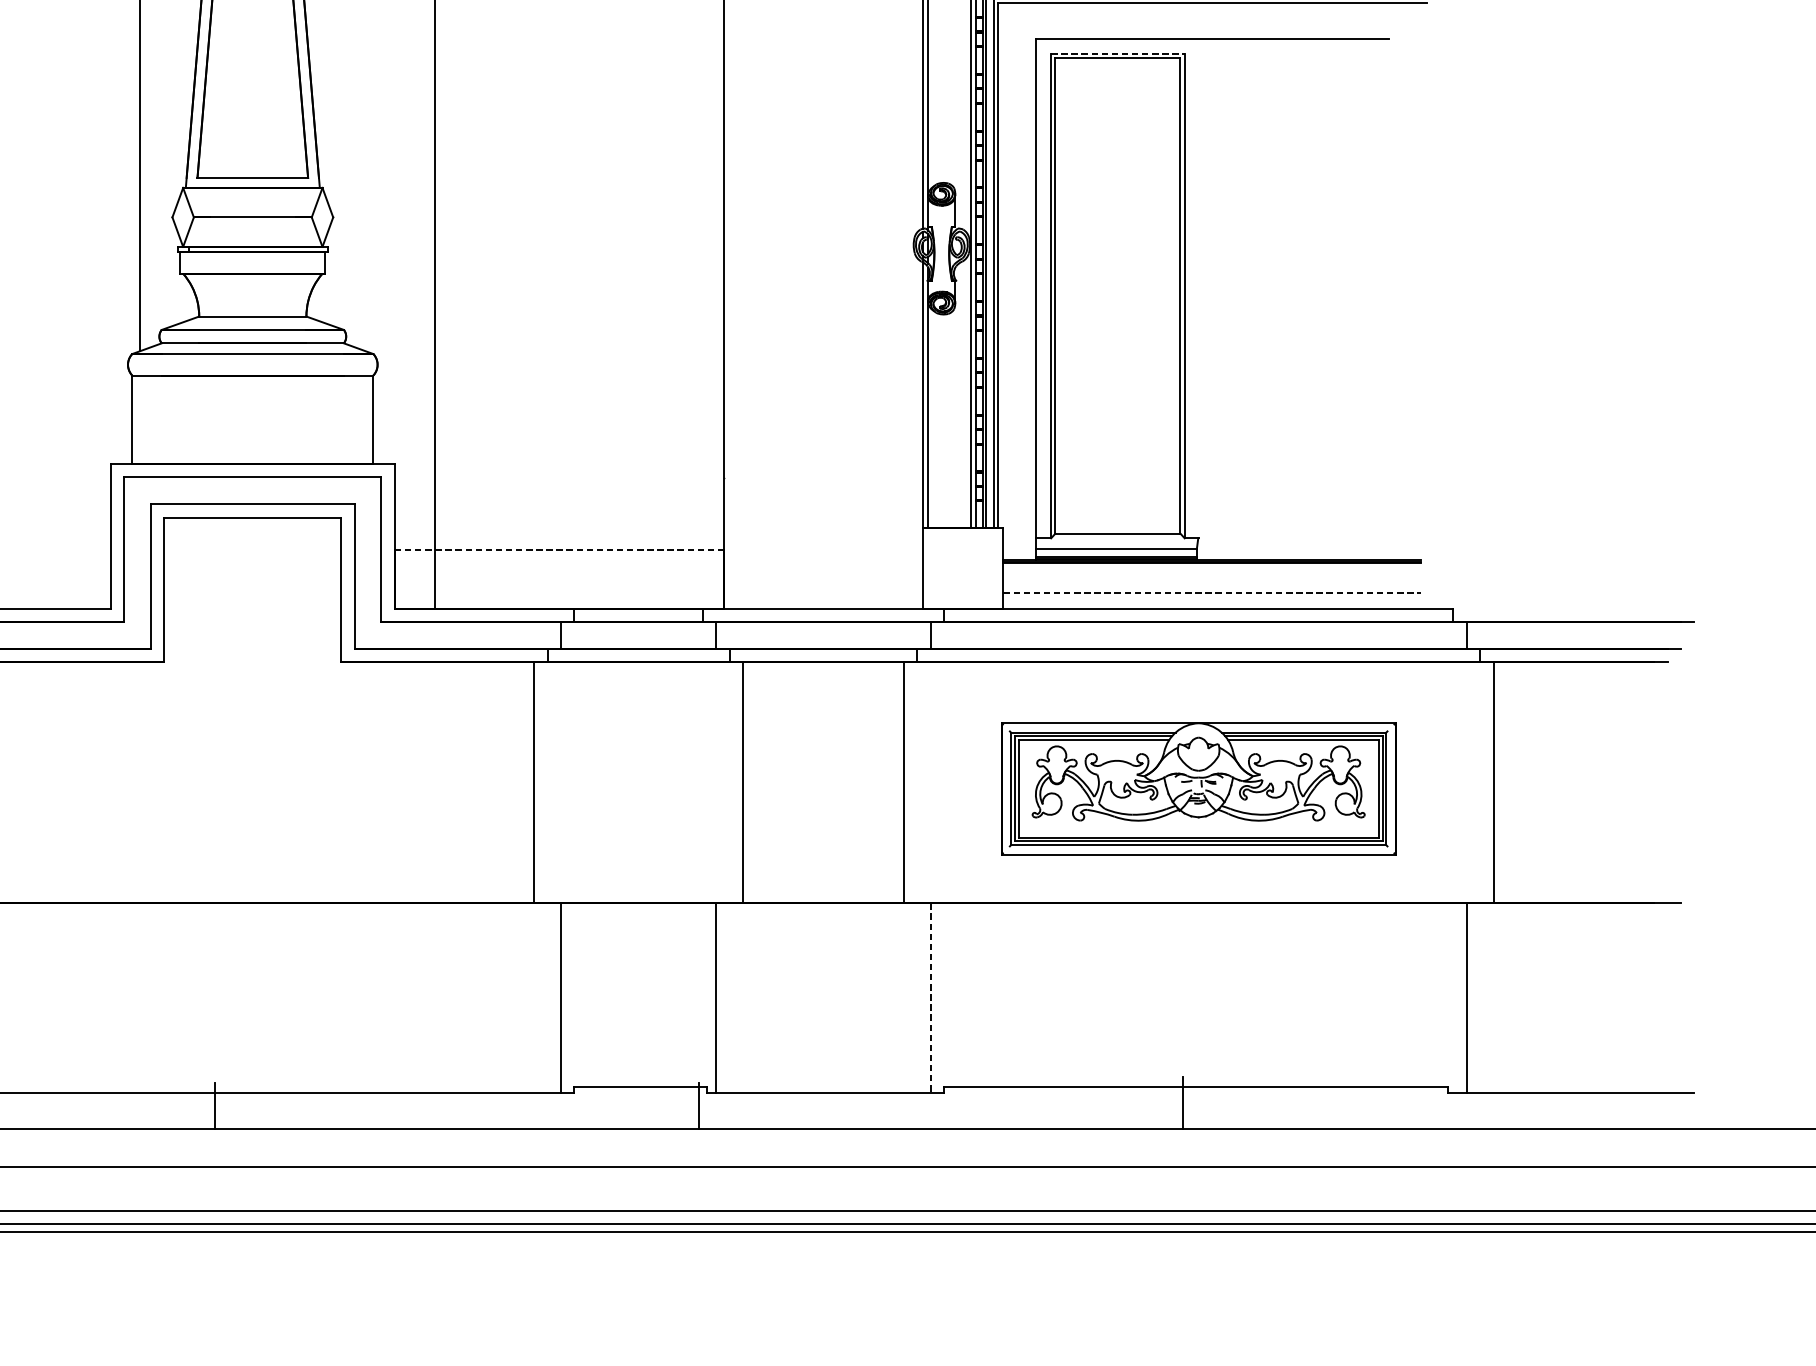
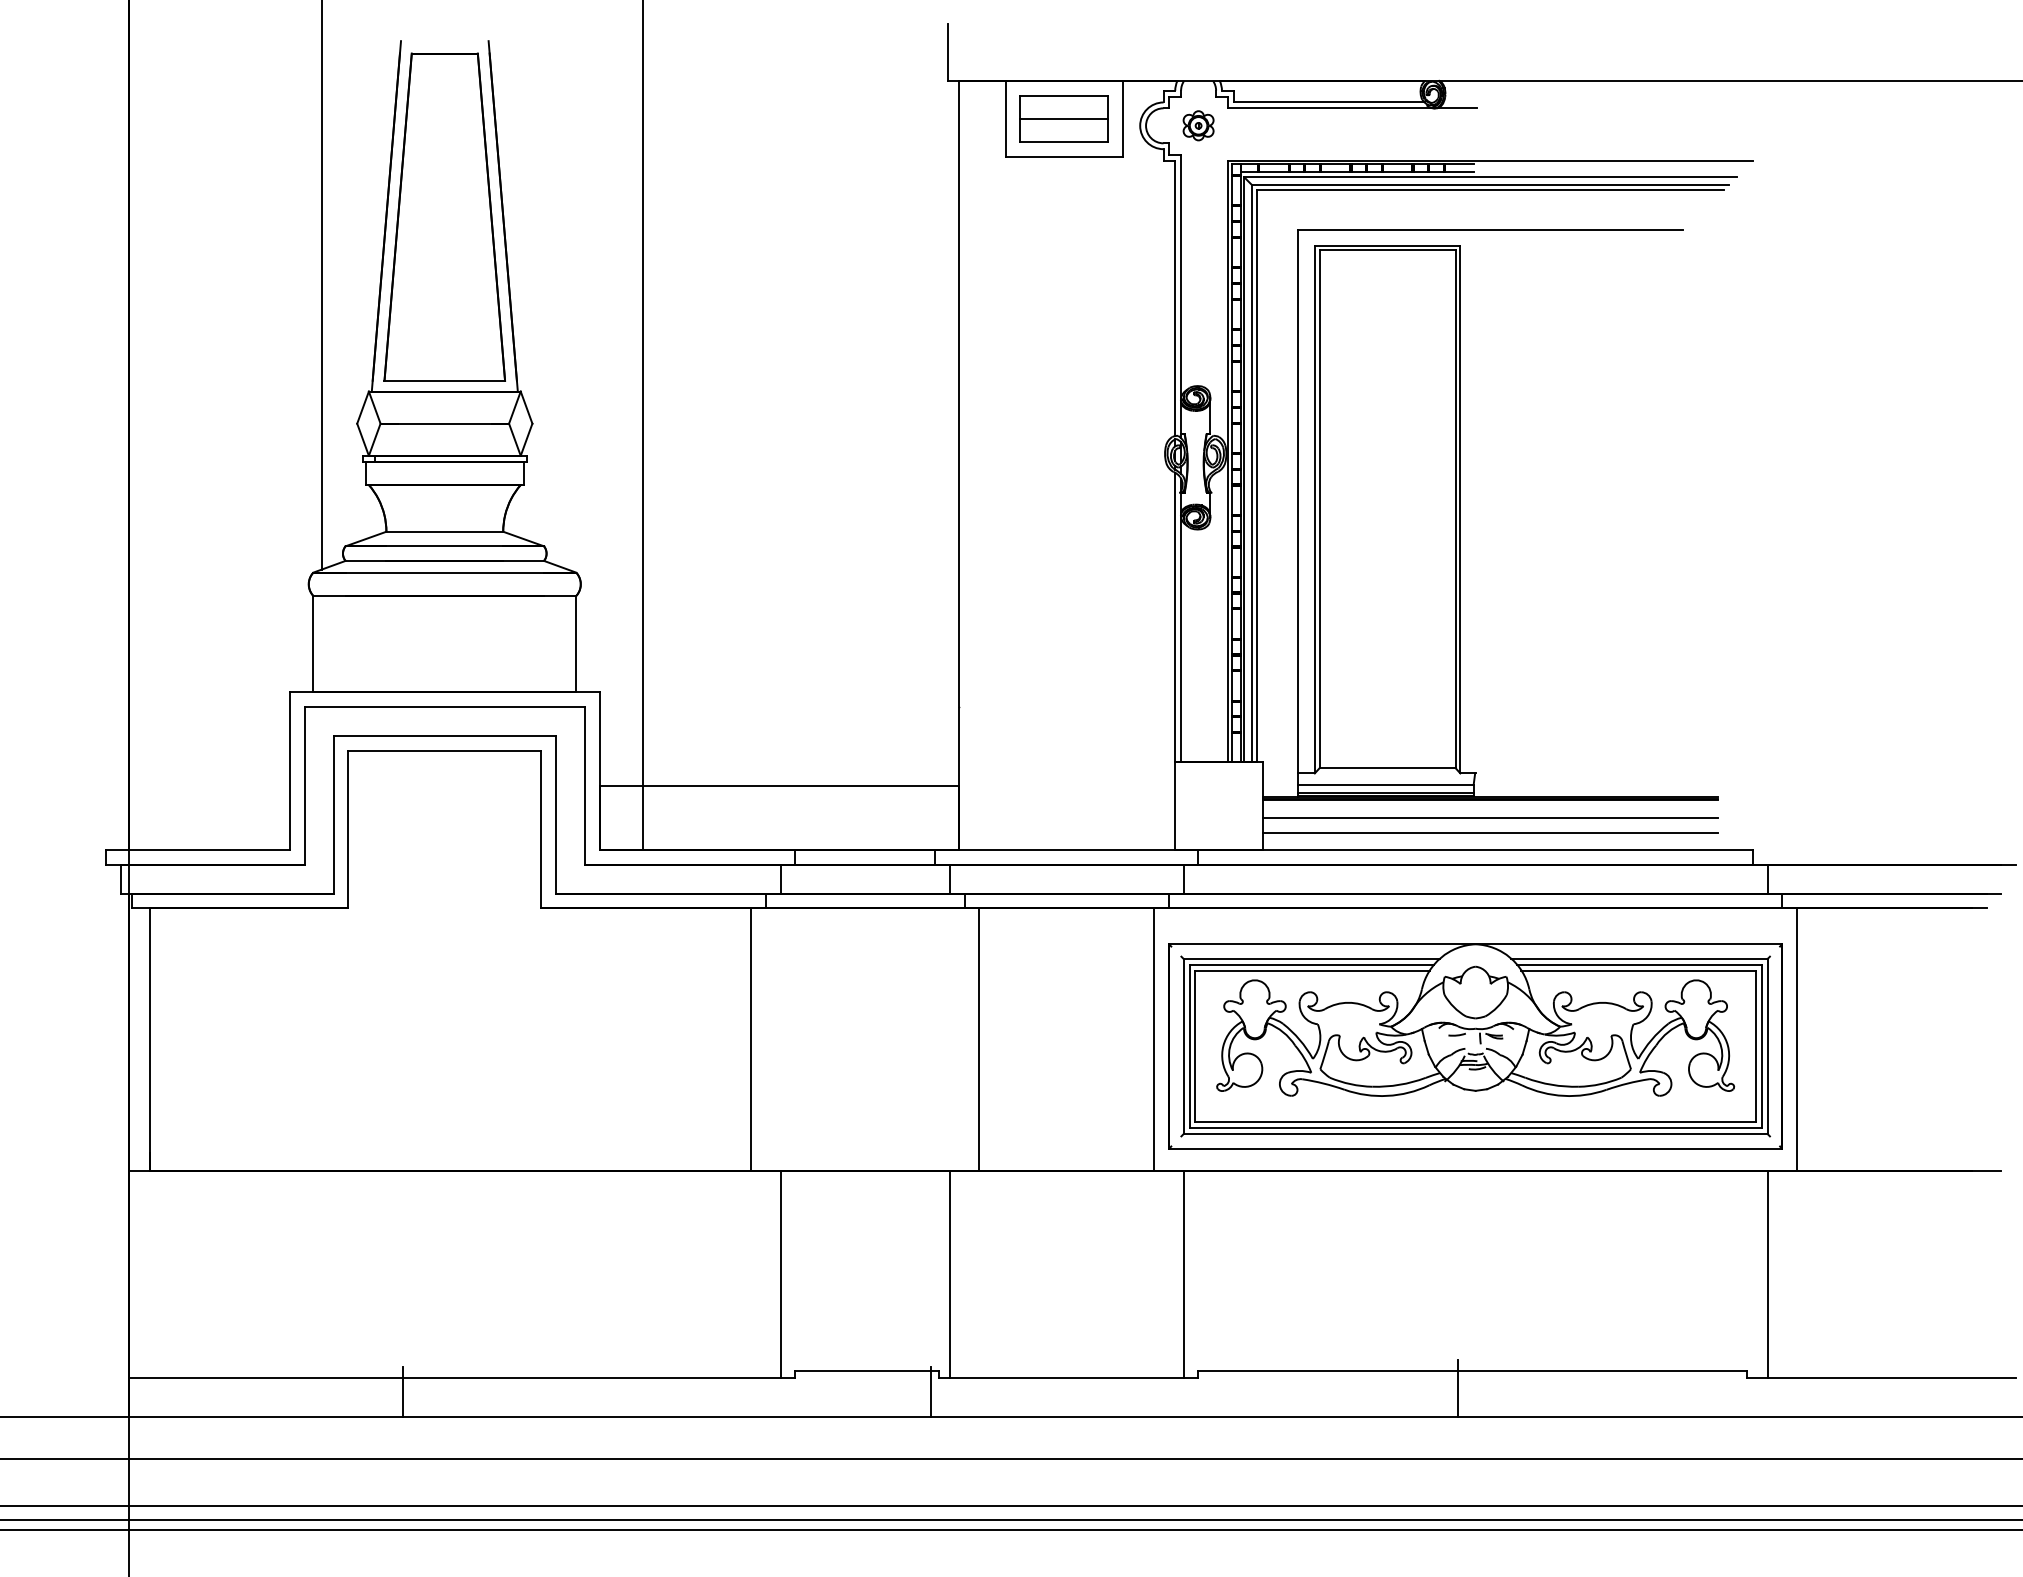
line: (1117, 53) -> (1387, 245), dashed -> solid
line: (559, 549) -> (779, 785), dashed -> solid
line: (1212, 578) -> (1490, 817), added
line: (1212, 592) -> (1490, 832), dashed -> solid
part: (1198, 788) -> (1475, 1046), size x1.43
line: (930, 999) -> (1183, 1275), dashed -> solid

